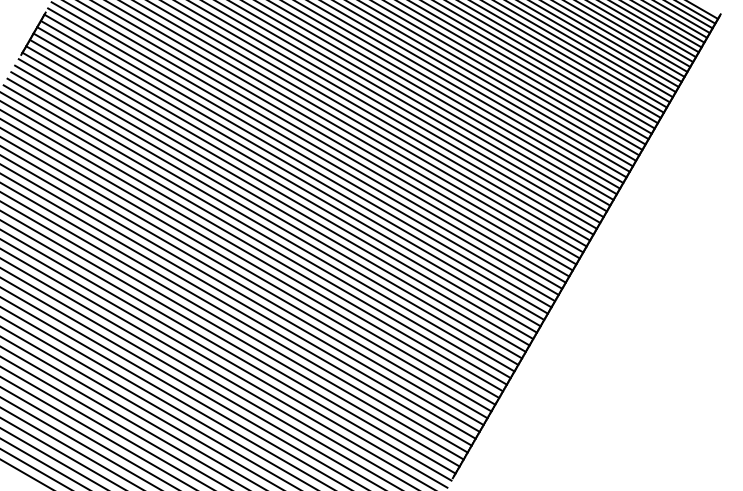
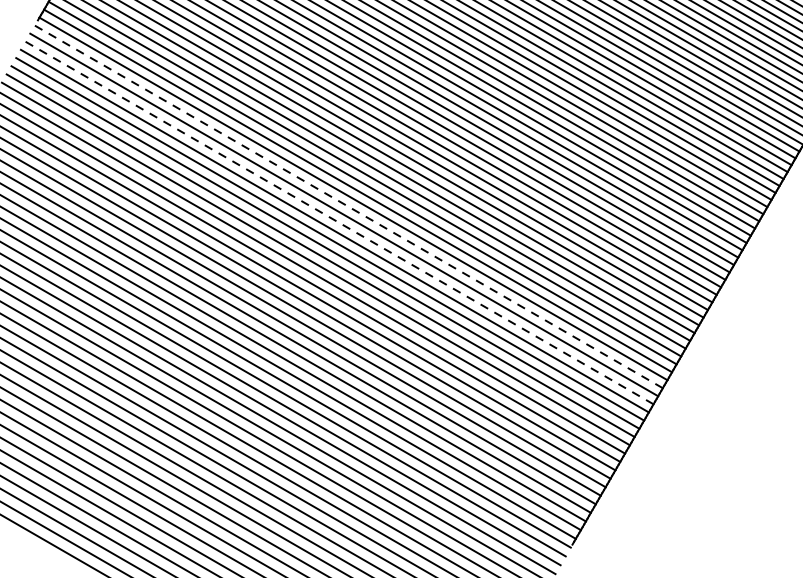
line: (272, 205) -> (349, 206), solid -> dashed
line: (264, 218) -> (339, 222), solid -> dashed

